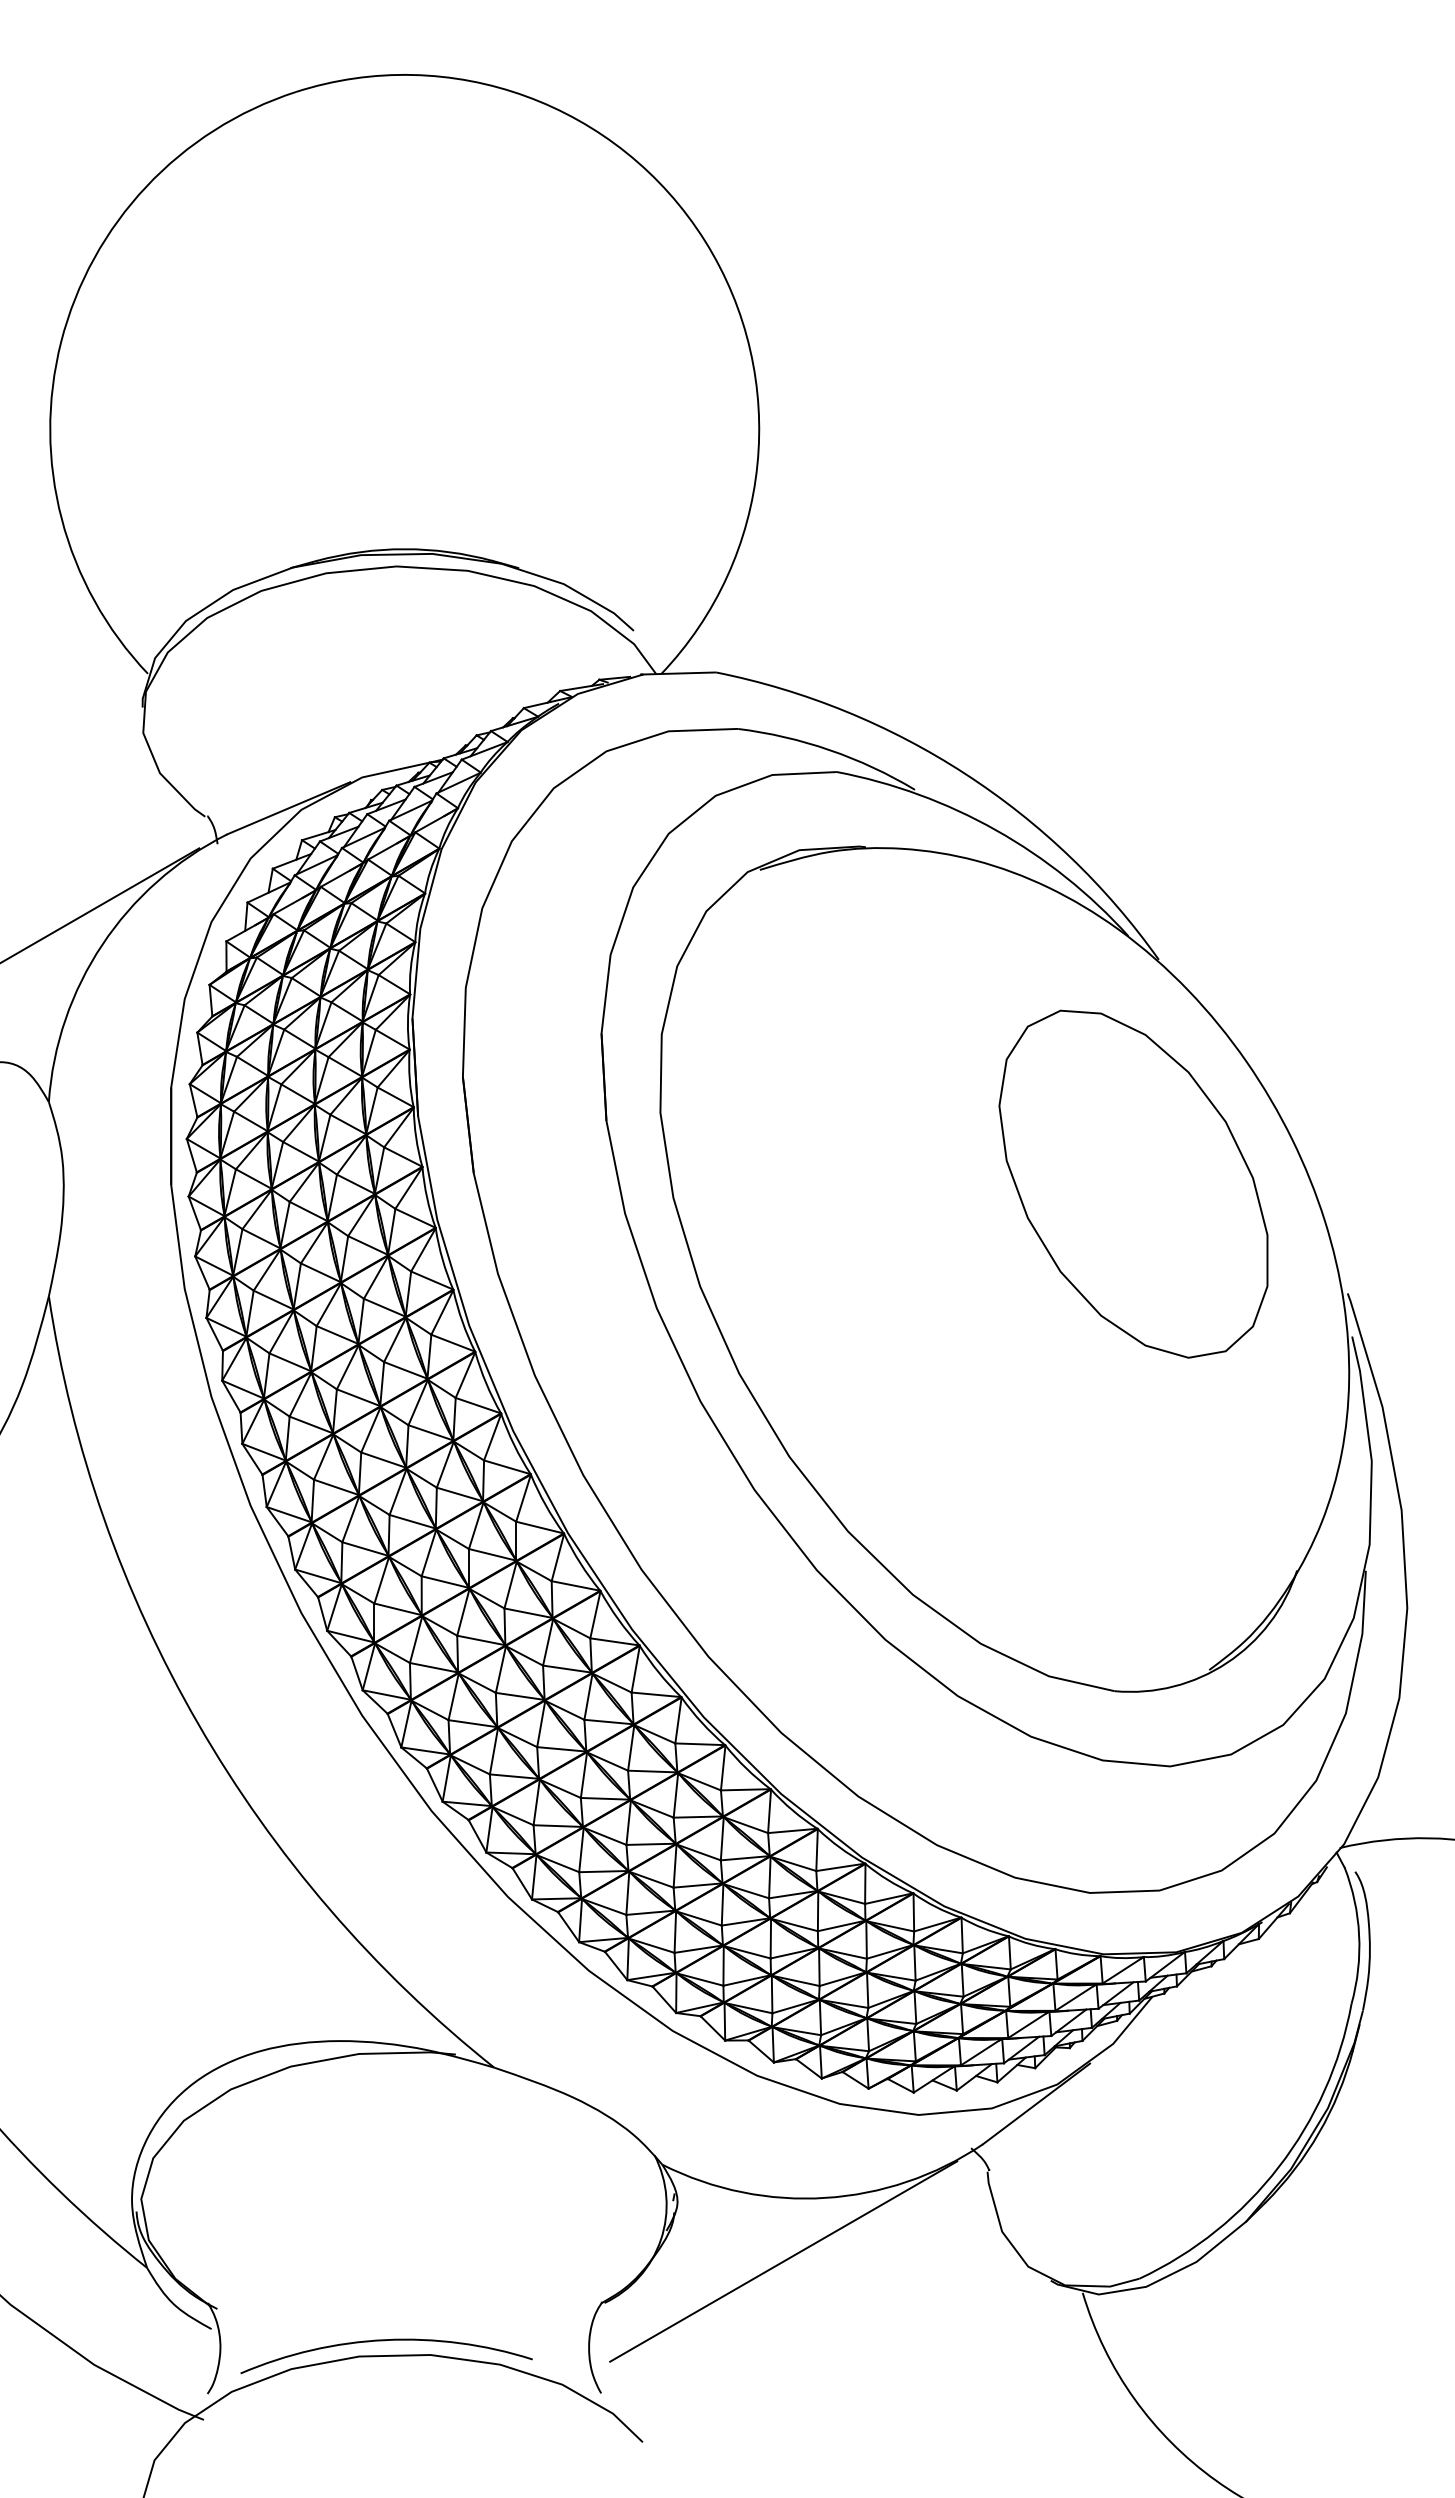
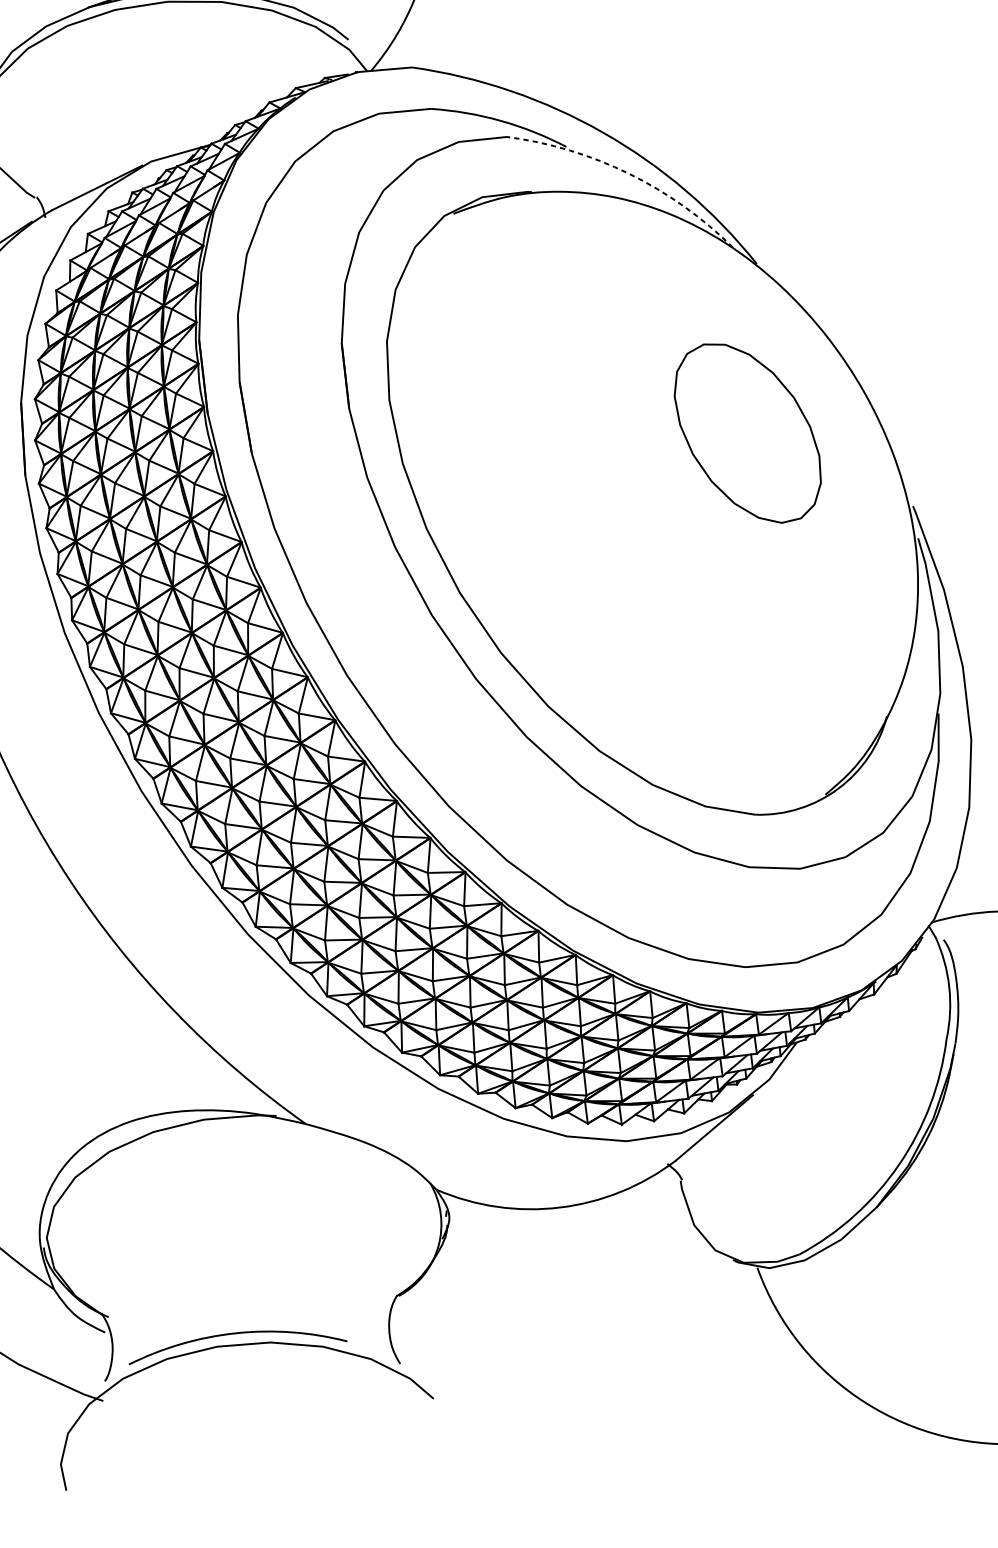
arc: (996, 830) -> (629, 173), solid -> dashed
part: (1133, 1183) -> (747, 432), size x0.7
line: (783, 2261) -> (531, 1257), removed

